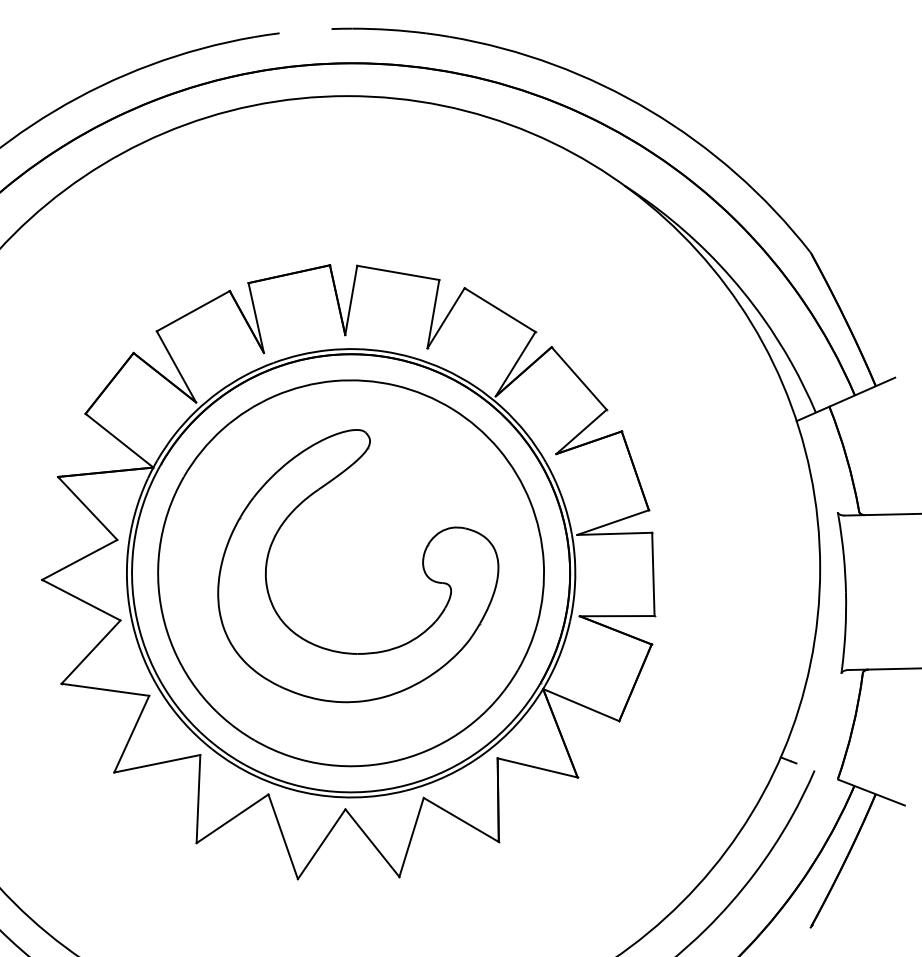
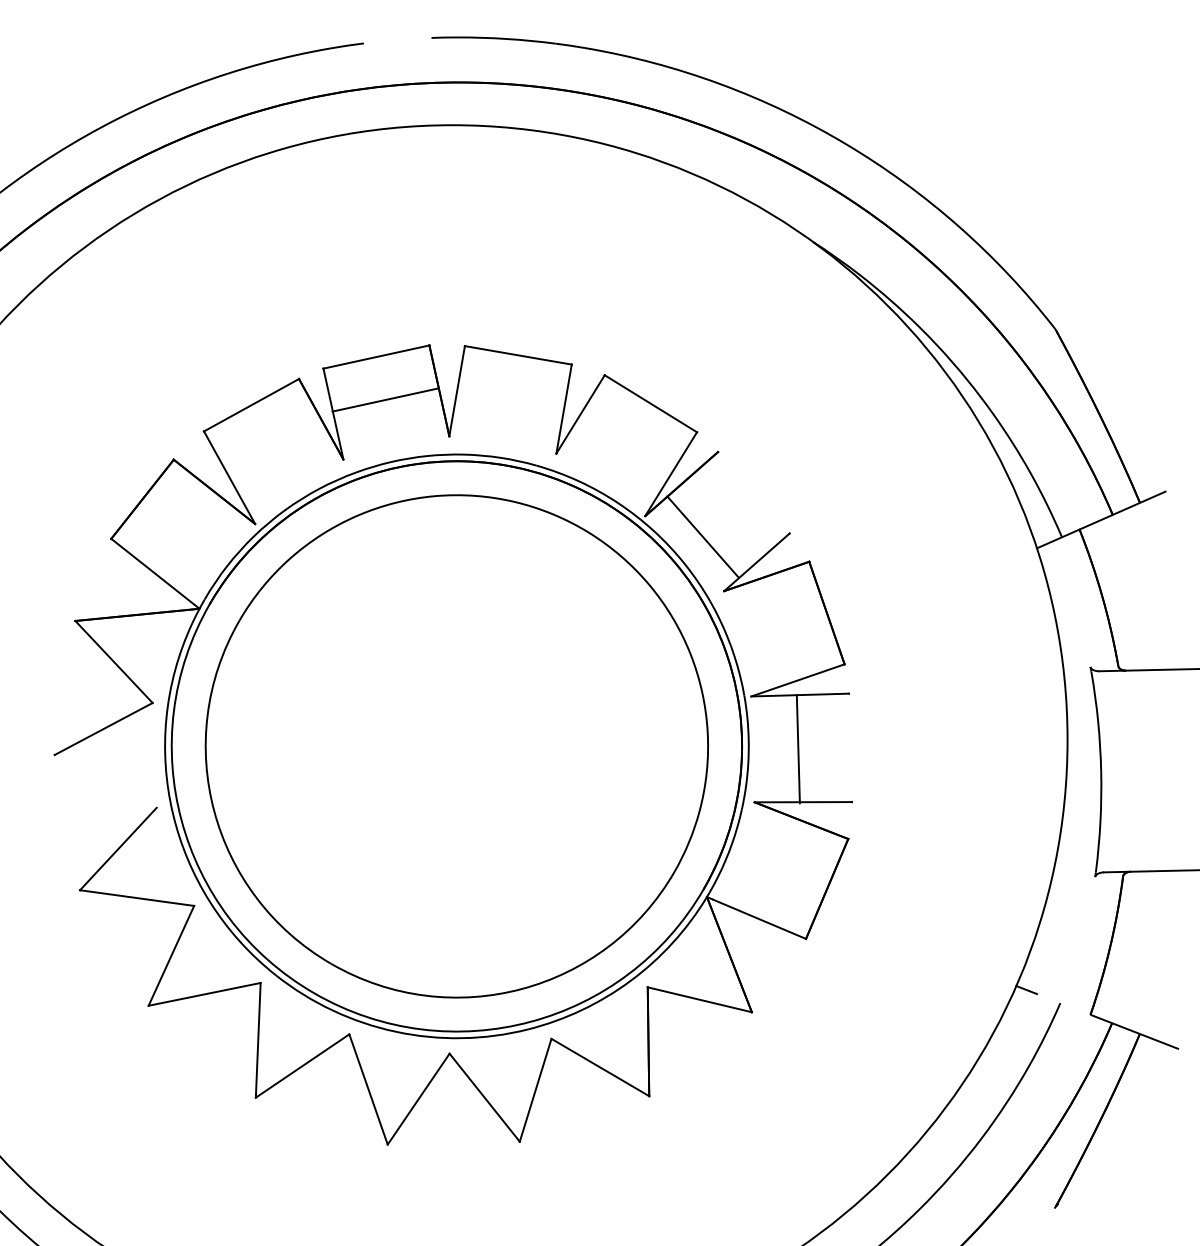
line: (288, 274) -> (384, 400), moved
line: (578, 378) -> (702, 537), moved
part: (422, 566) -> (549, 737), removed
line: (653, 574) -> (798, 749), moved
line: (81, 599) -> (105, 780), removed

